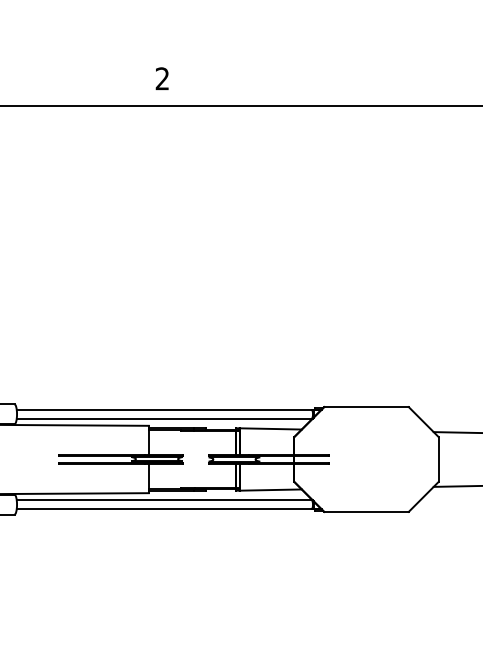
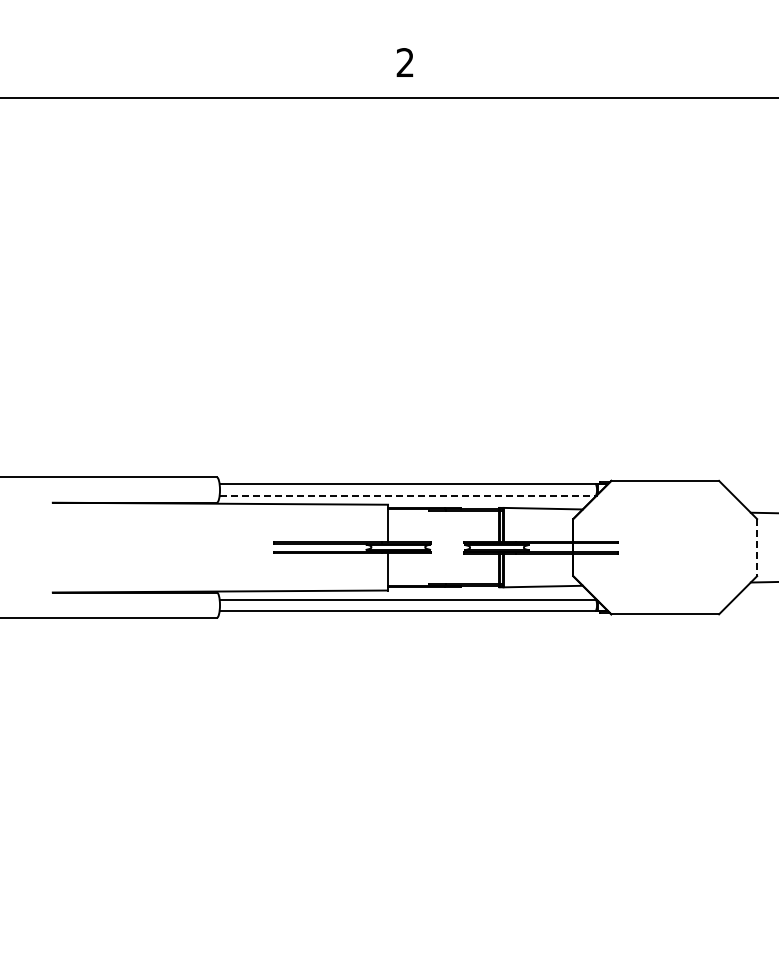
line: (164, 418) -> (407, 495), solid -> dashed
line: (438, 459) -> (757, 547), solid -> dashed

